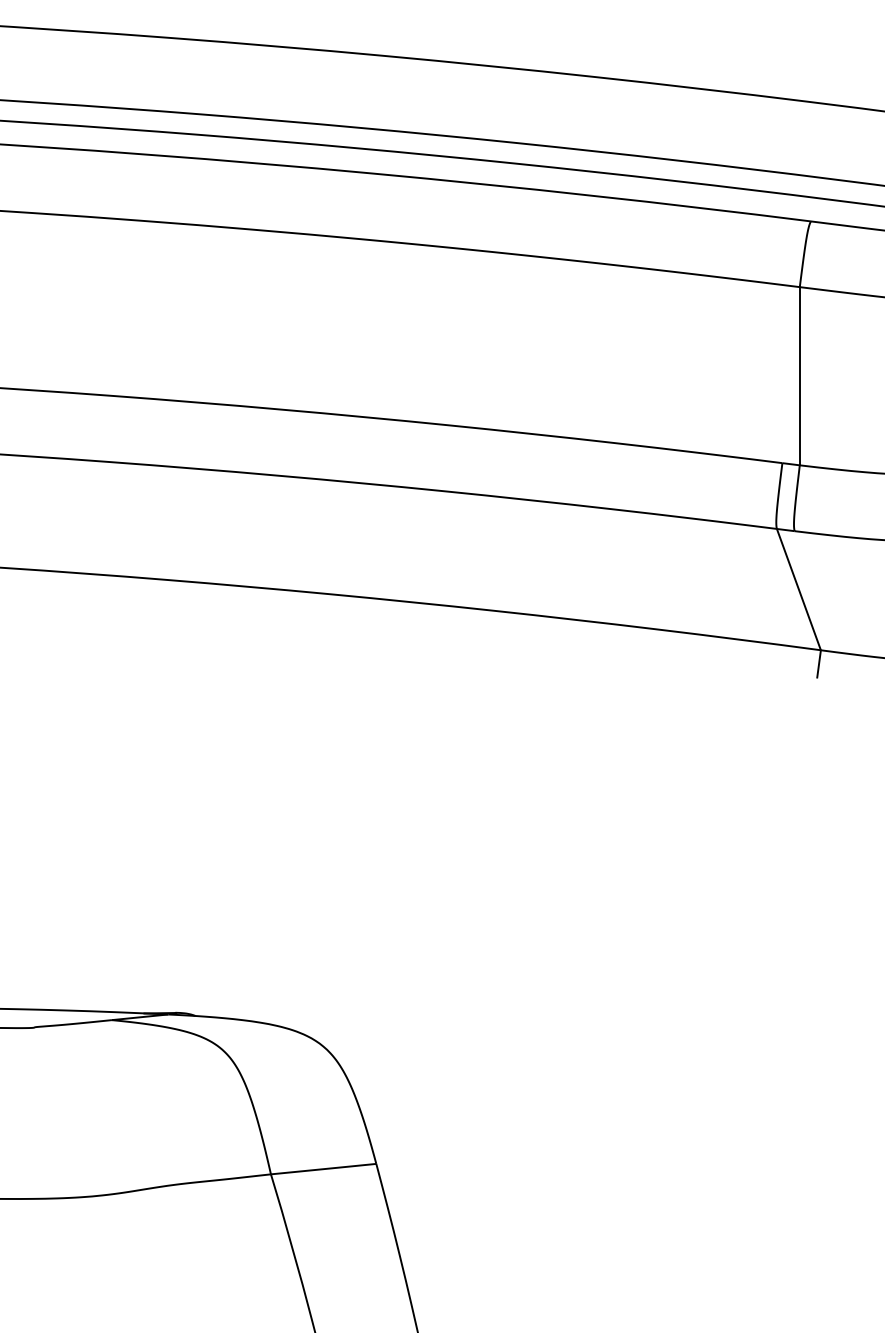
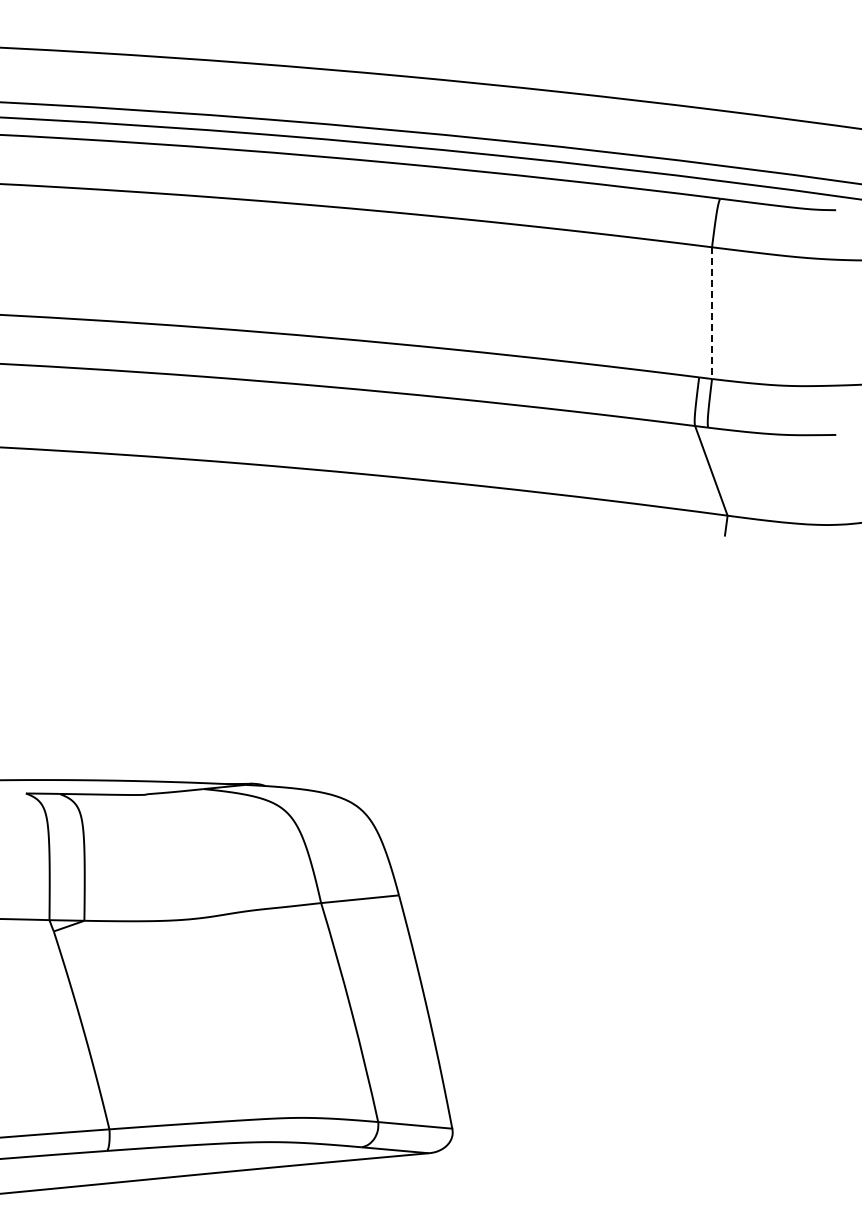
line: (800, 376) -> (712, 313), solid -> dashed

